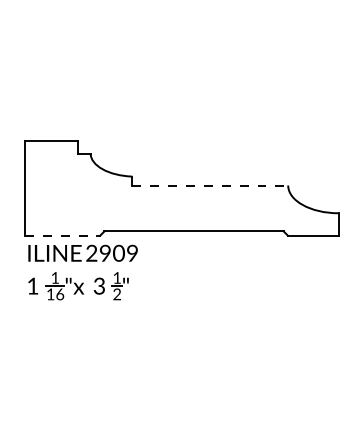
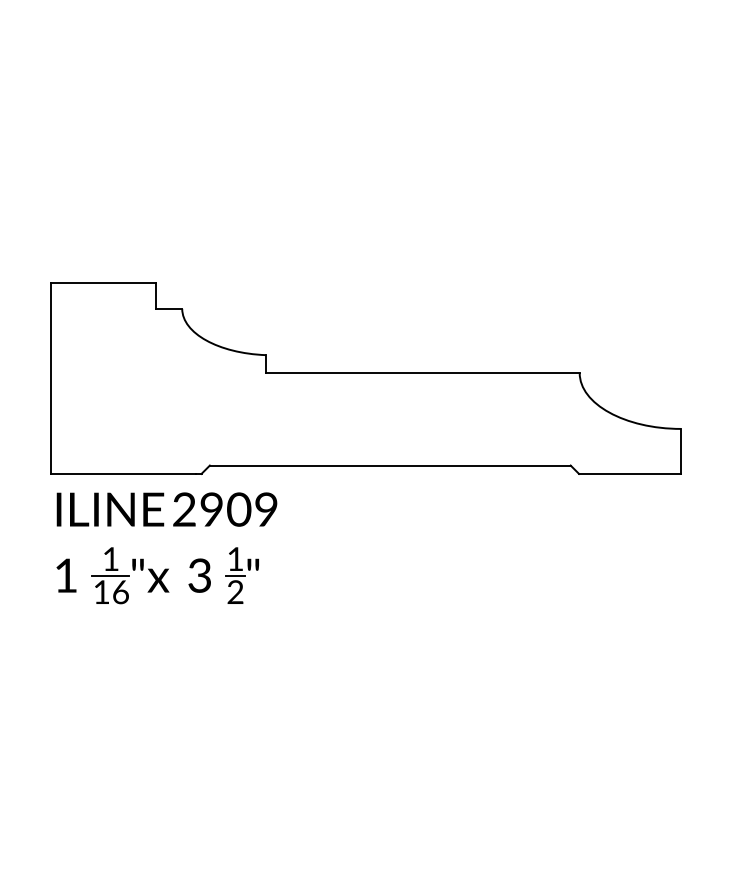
line: (210, 185) -> (423, 373), dashed -> solid
line: (61, 235) -> (123, 473), dashed -> solid

